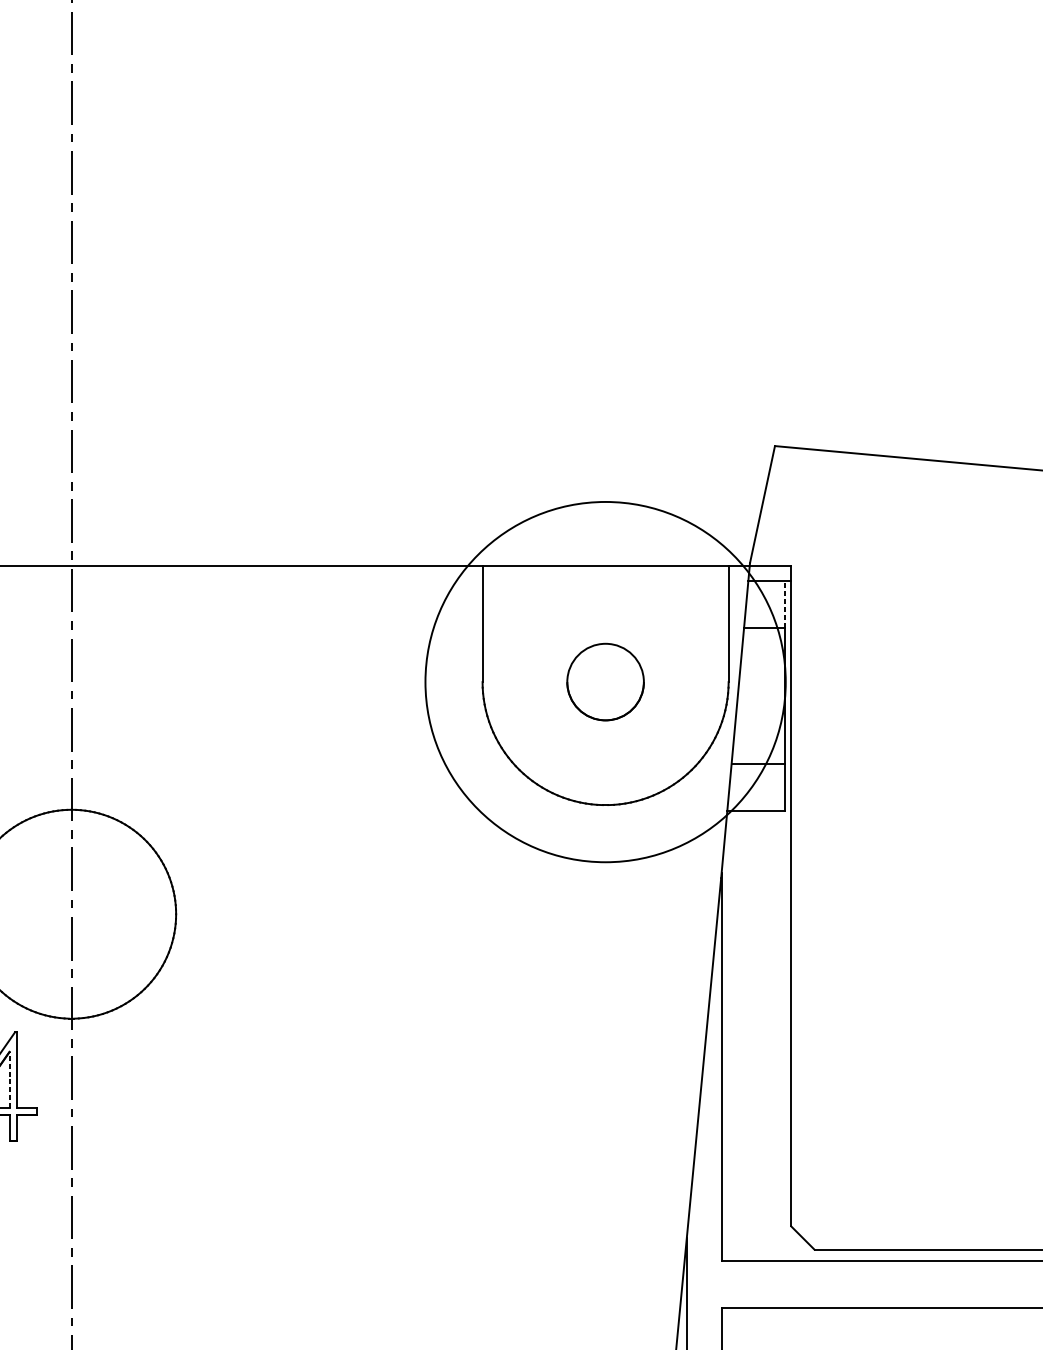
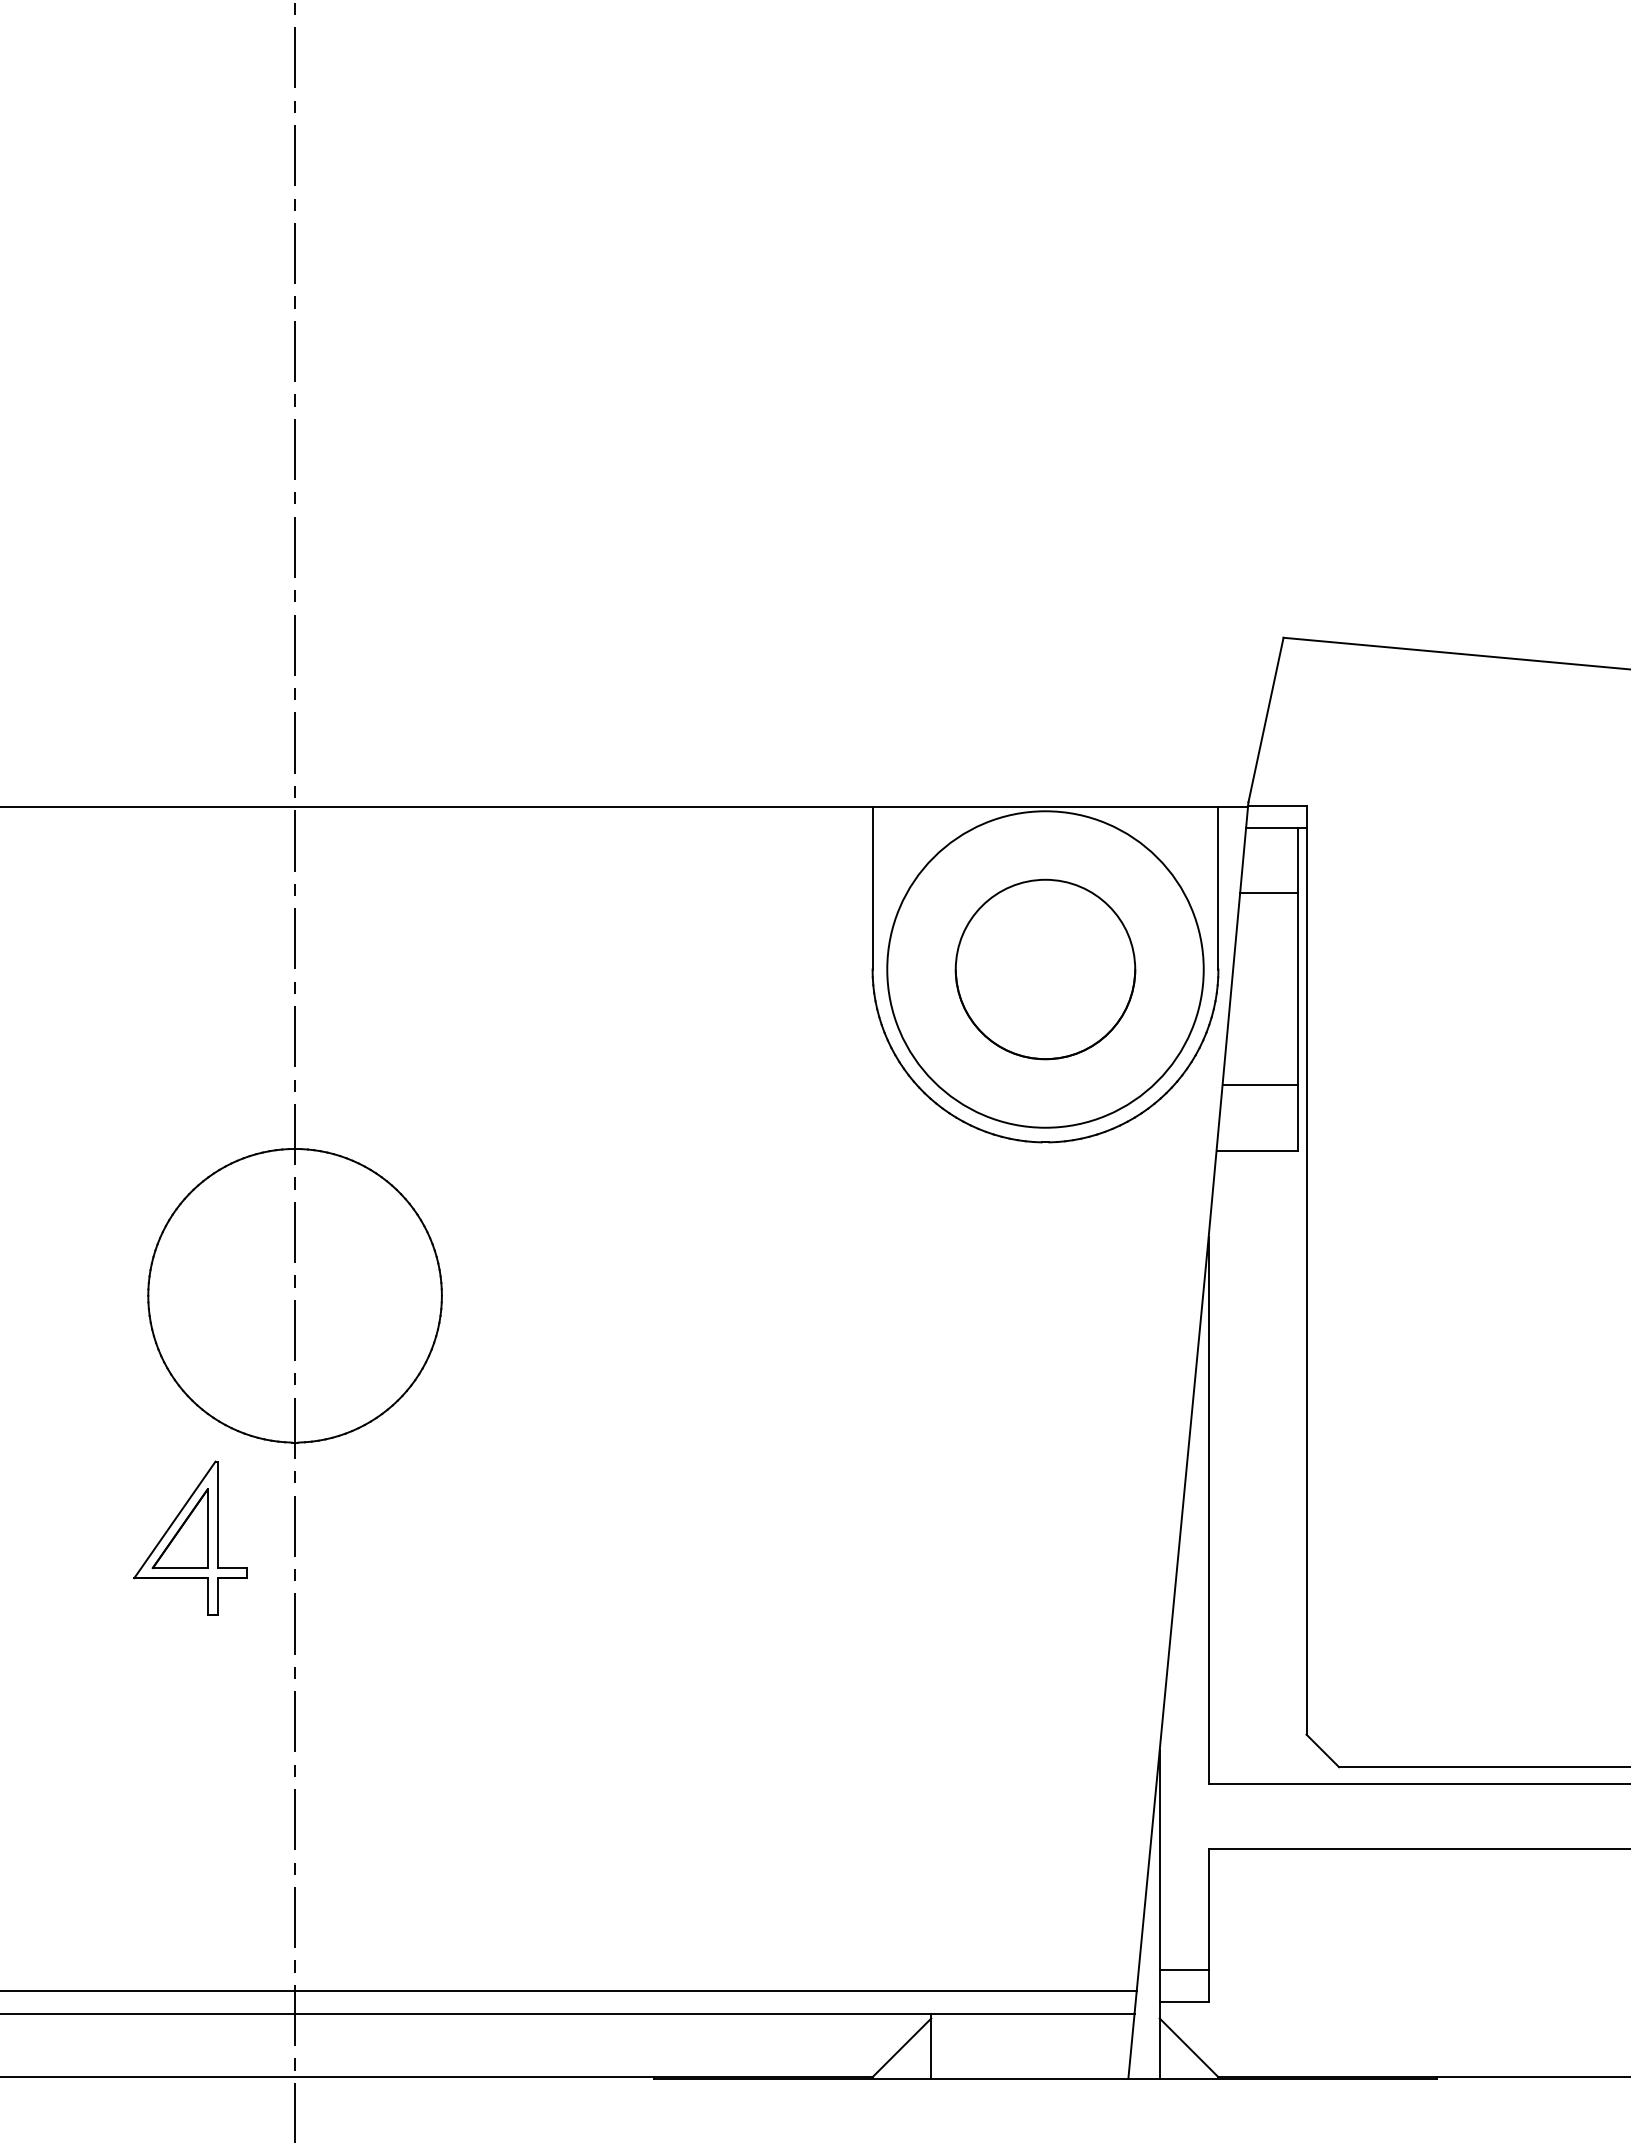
line: (784, 604) -> (1297, 860), dashed -> solid
circle: (605, 682) -> (1045, 969), size x0.62
part: (605, 682) -> (1045, 969), size x1.67
line: (9, 1079) -> (207, 1528), dashed -> solid

